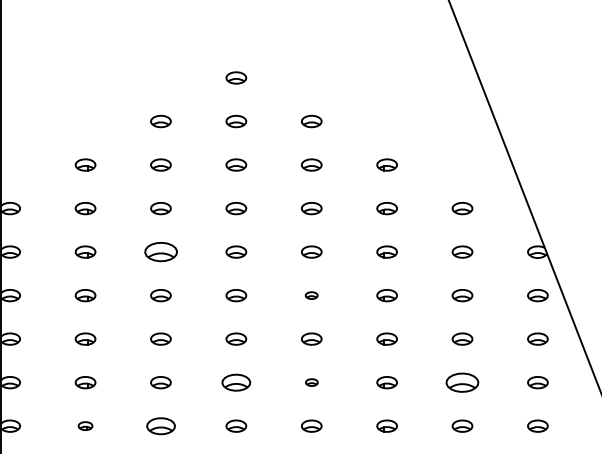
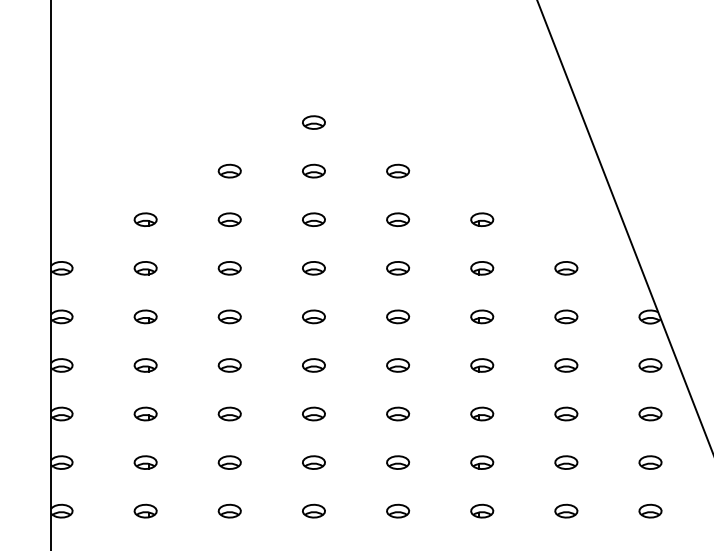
part: (160, 251) -> (229, 316), size x0.62
part: (311, 295) -> (397, 365), size x1.67
part: (235, 382) -> (313, 462), size x0.71
part: (312, 382) -> (398, 462), size x1.67
part: (462, 382) -> (566, 462), size x0.62
part: (85, 425) -> (145, 510), size x1.43
part: (160, 425) -> (229, 510), size x0.71

